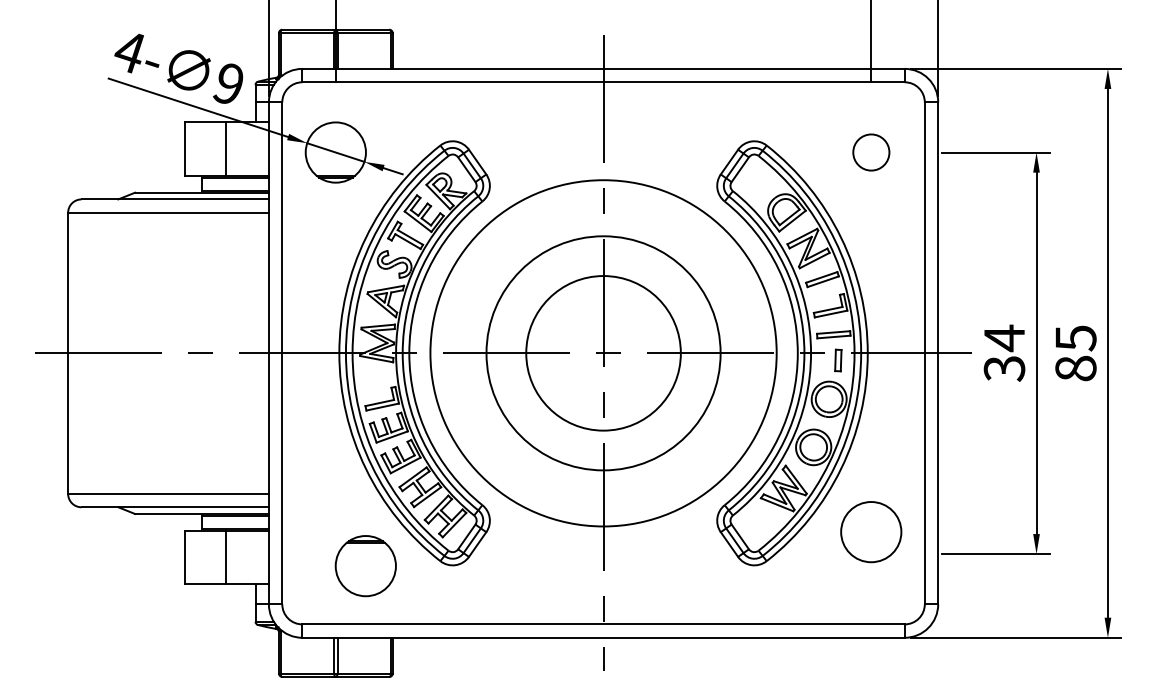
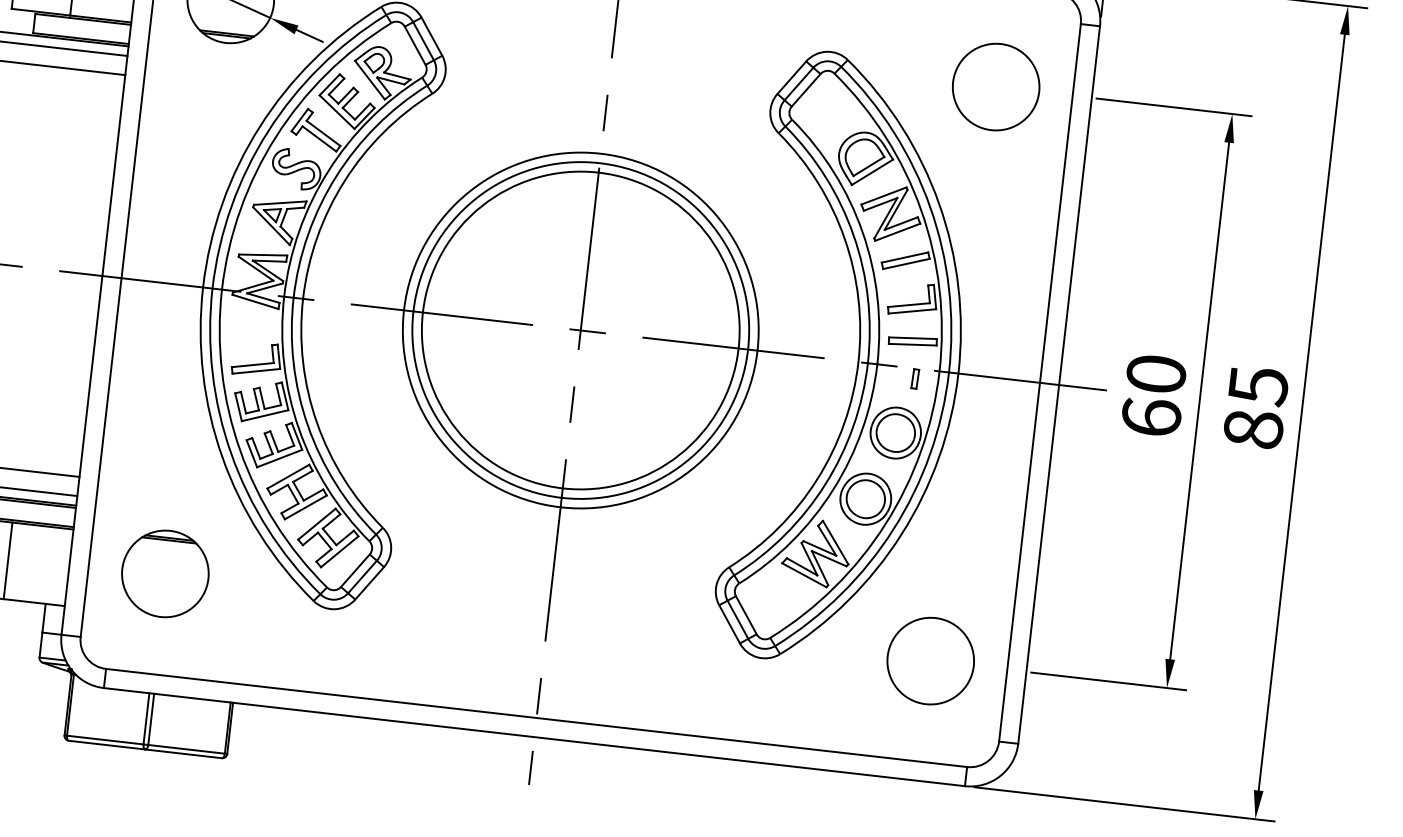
circle: (871, 152) -> (996, 87), size x1.67
circle: (603, 352) -> (580, 329), size x1.43
text: (1004, 352) -> (1154, 394), 34 -> 60
circle: (603, 353) -> (580, 330), size x0.71
part: (838, 360) -> (915, 379), size x0.62
circle: (871, 532) -> (931, 661), moved
part: (365, 566) -> (164, 574), moved

